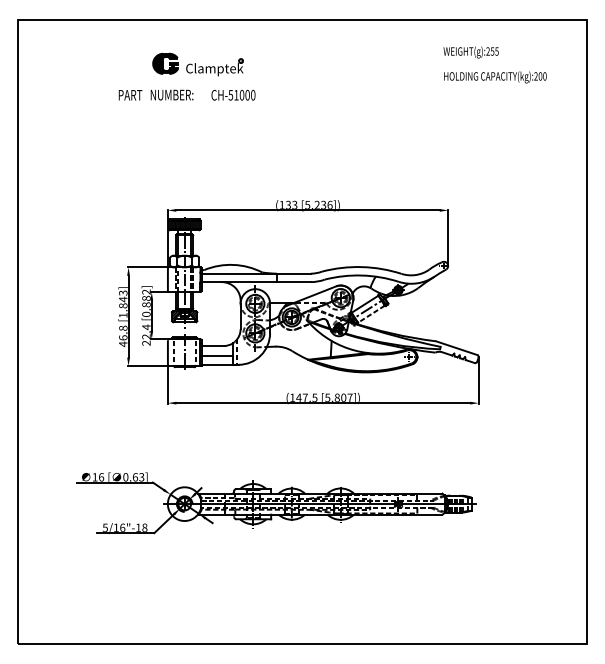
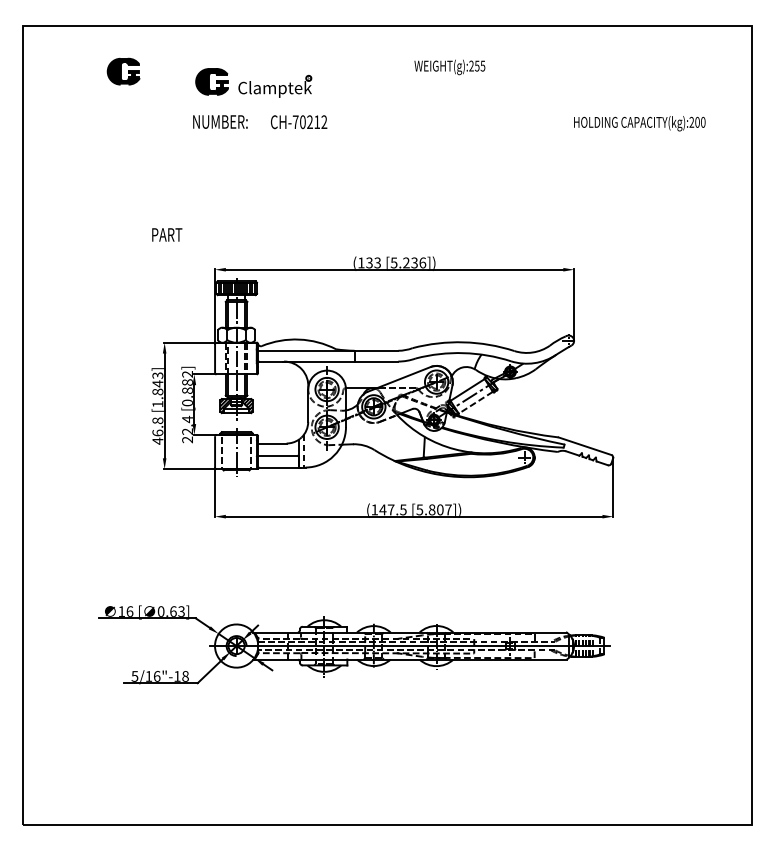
text: (470, 52) -> (448, 67), moved
part: (96, 55) -> (123, 71), added
text: (495, 77) -> (639, 123), moved
text: (241, 94) -> (309, 121), CH-51000 -> CH-70212
text: (130, 95) -> (167, 235), moved

